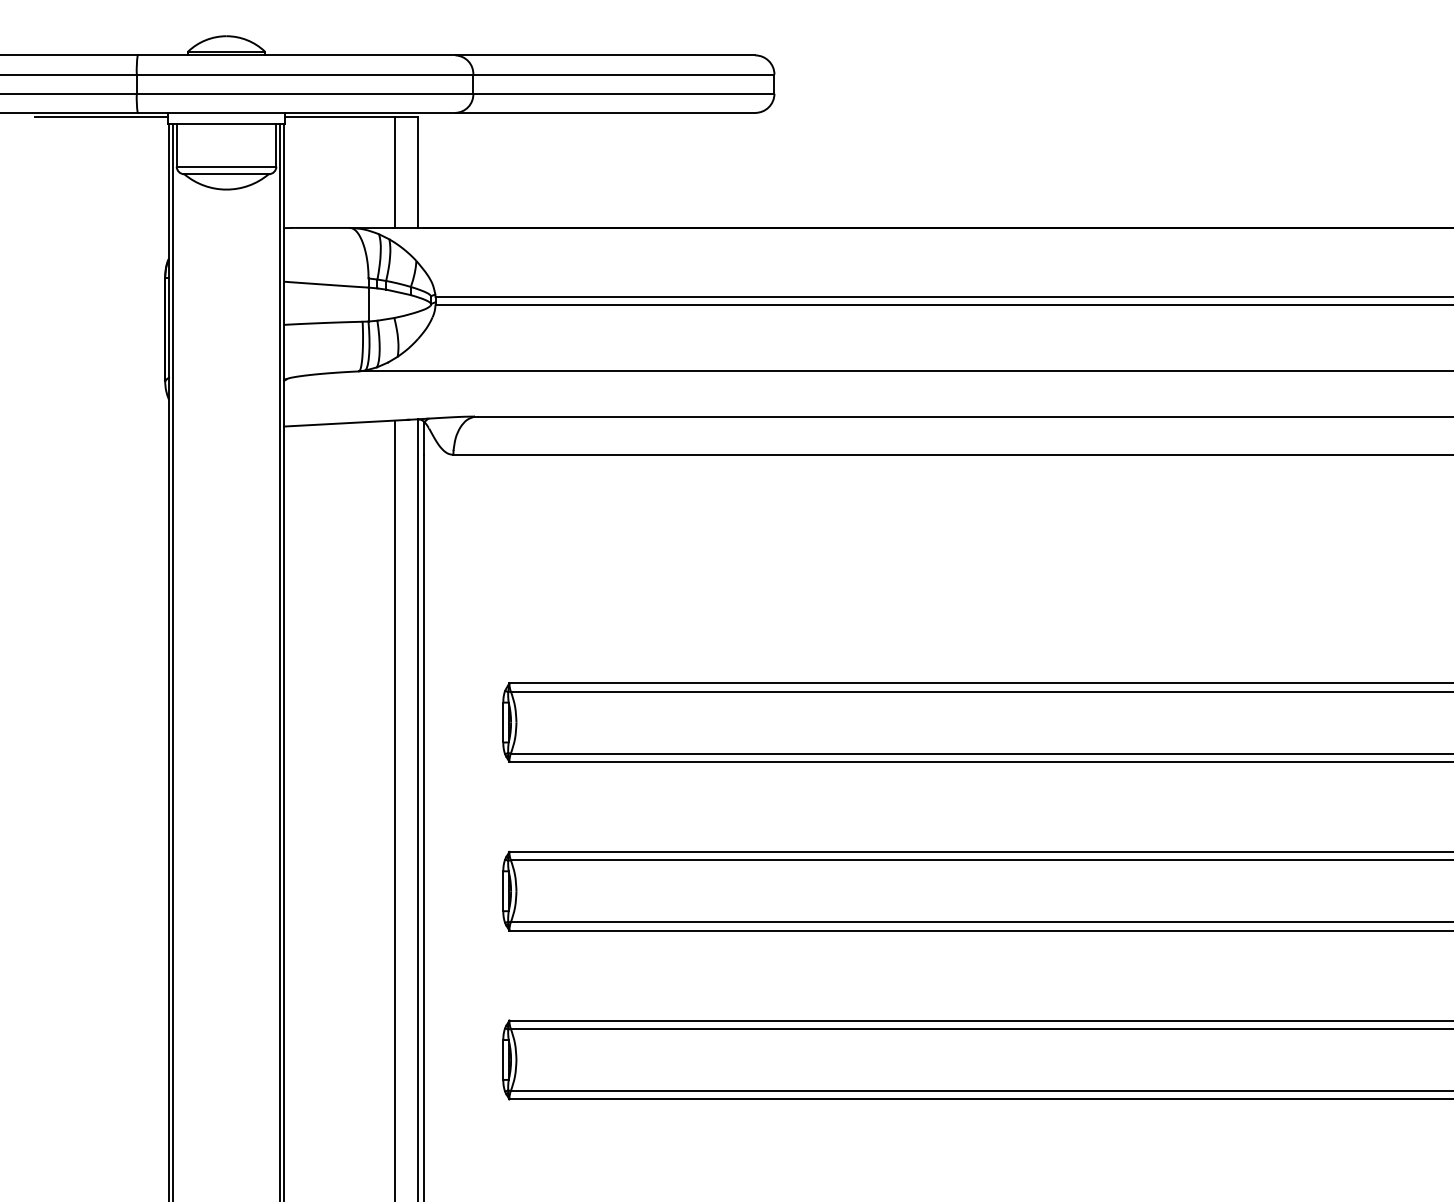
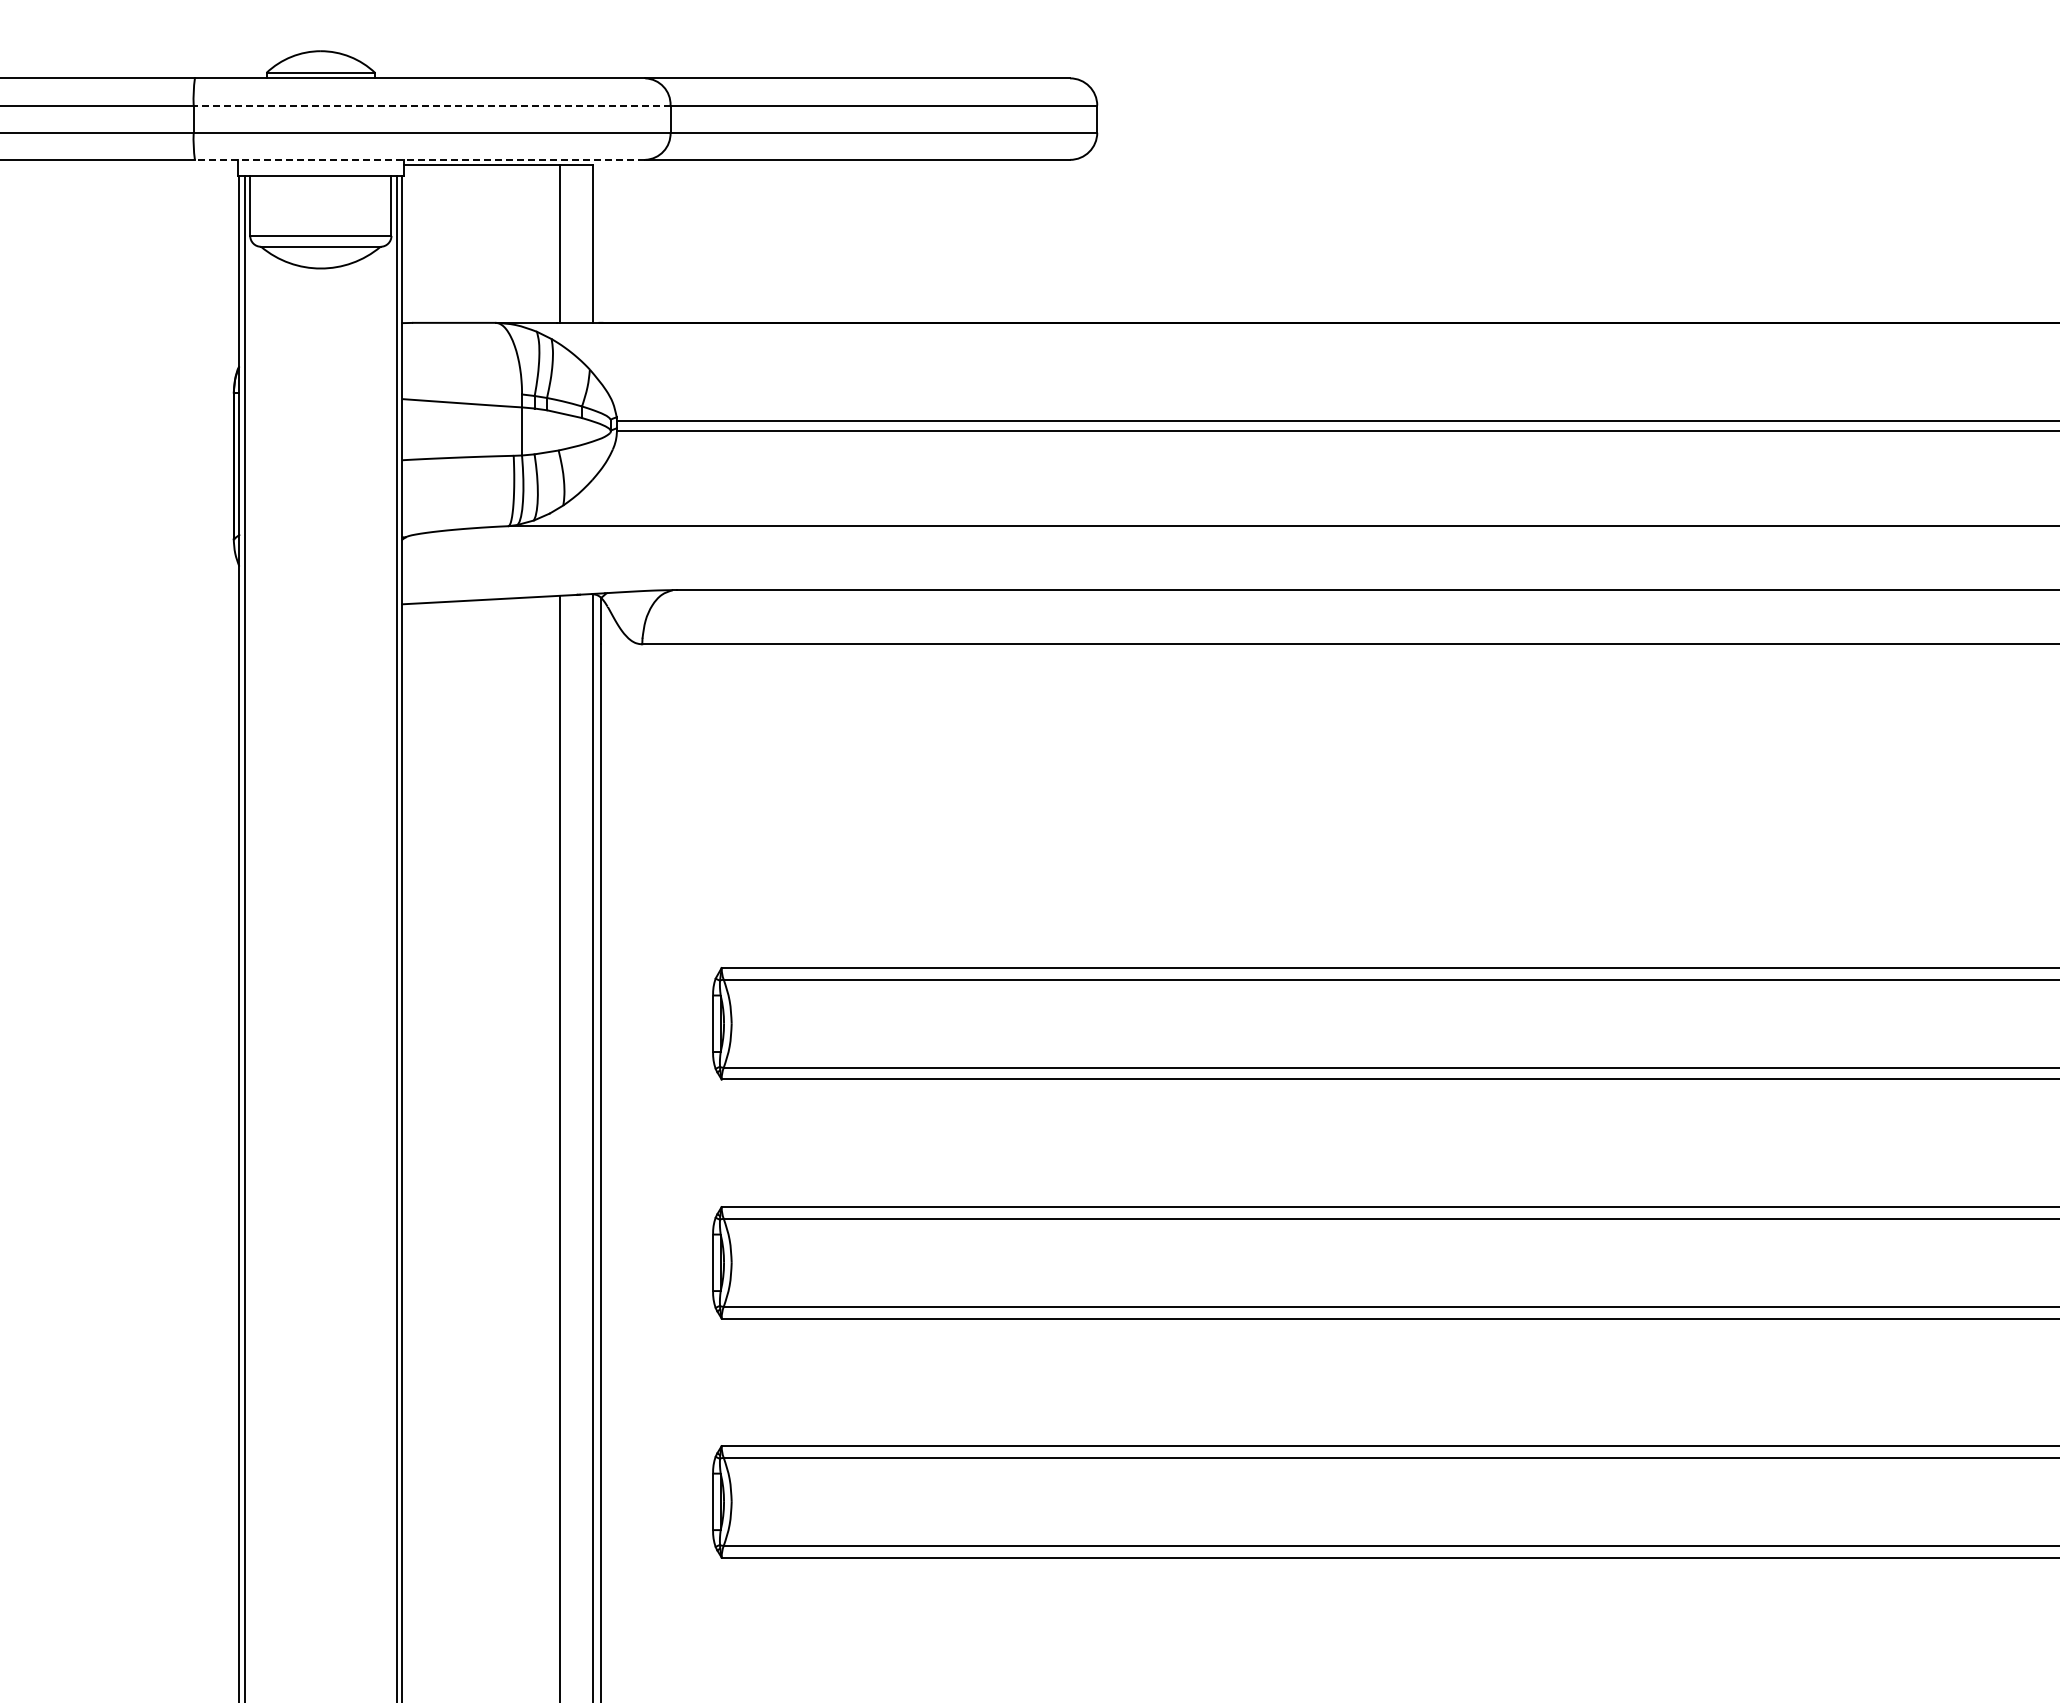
line: (304, 74) -> (431, 105), solid -> dashed
line: (296, 112) -> (419, 159), solid -> dashed
line: (101, 116) -> (143, 165), removed

